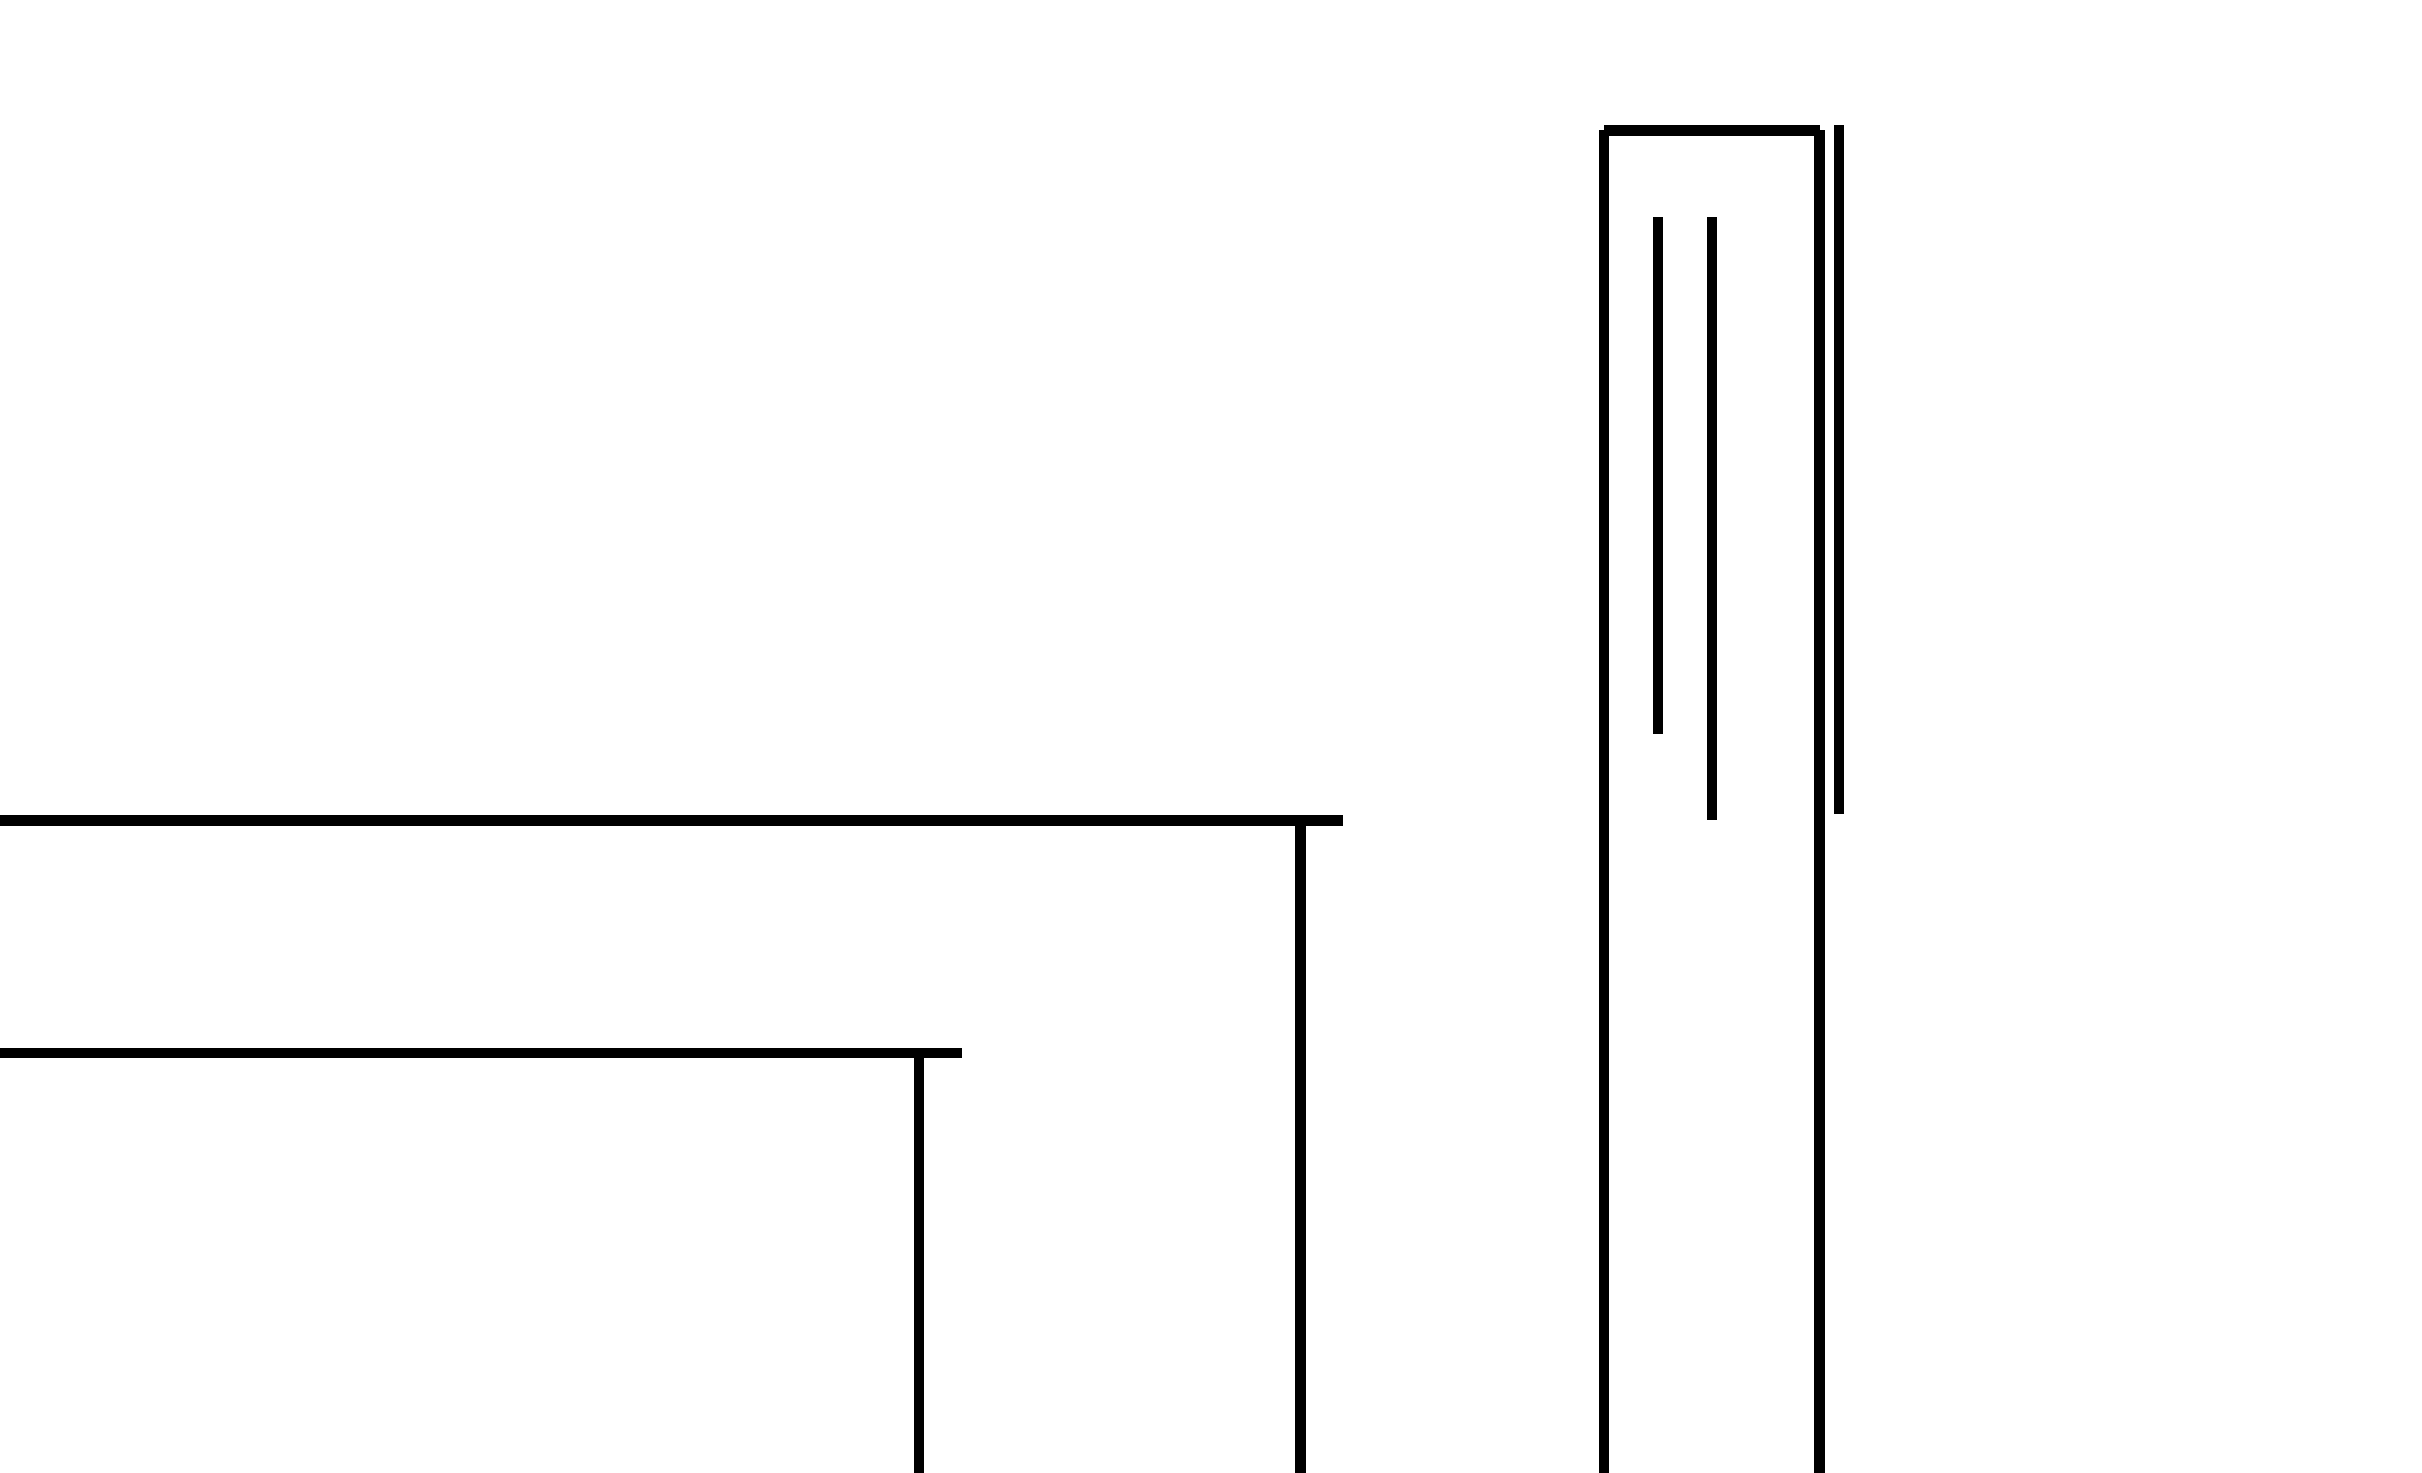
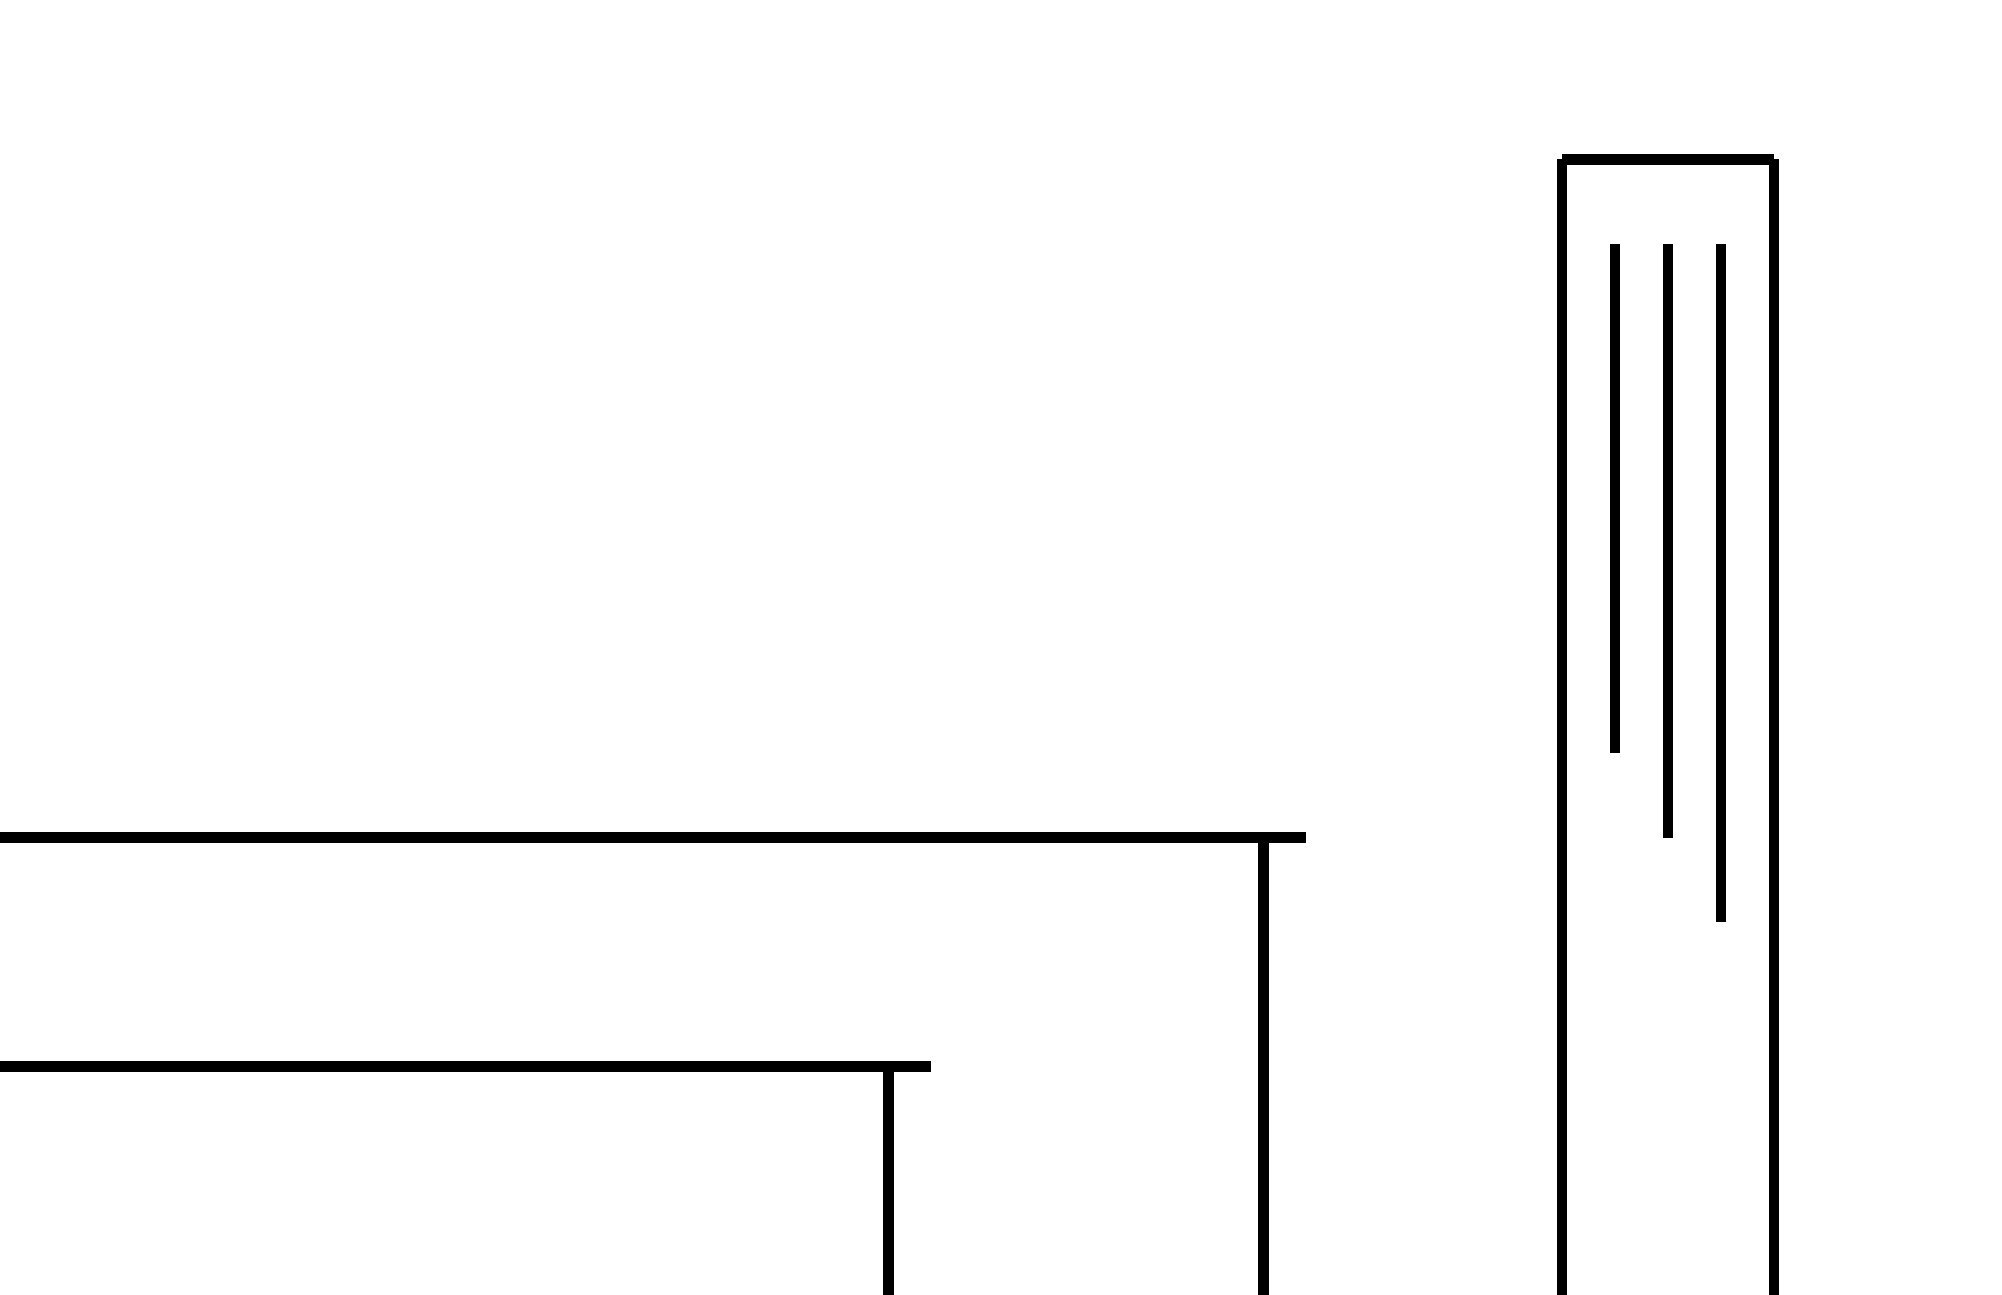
part: (1838, 469) -> (1720, 583), moved

